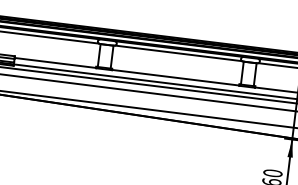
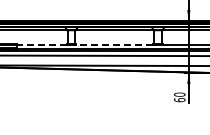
line: (56, 62) -> (42, 44), solid -> dashed
line: (175, 77) -> (114, 44), solid -> dashed

